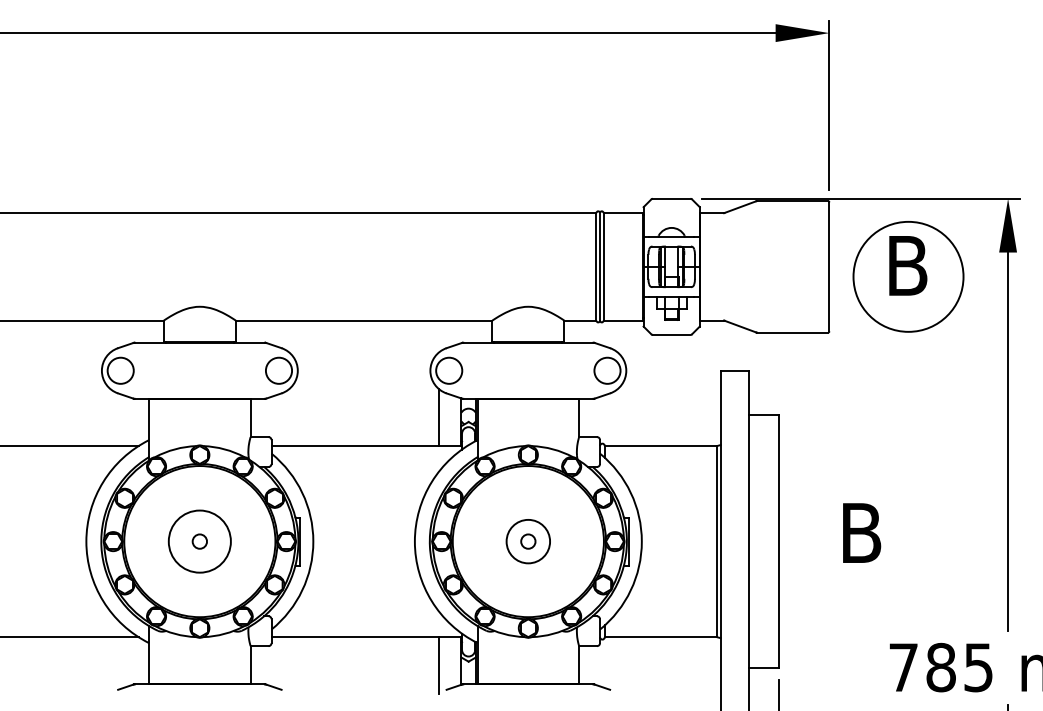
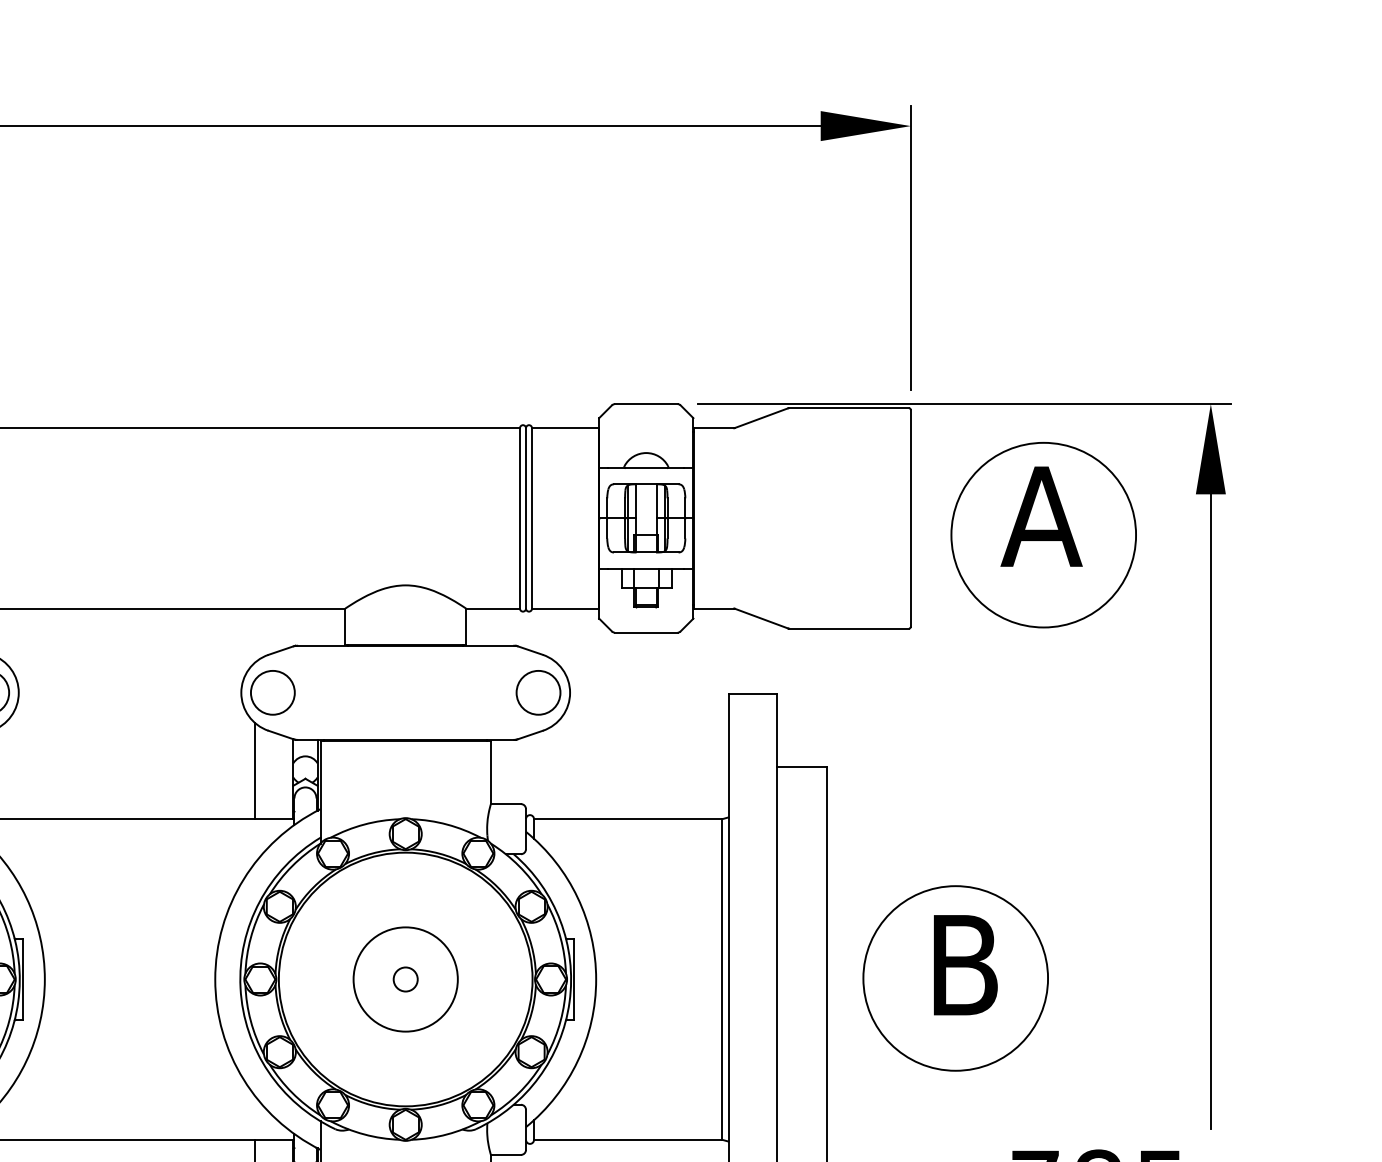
text: (906, 265) -> (1040, 516), B -> A
circle: (855, 540) -> (954, 977), added
circle: (528, 541) -> (405, 979), size x1.43

